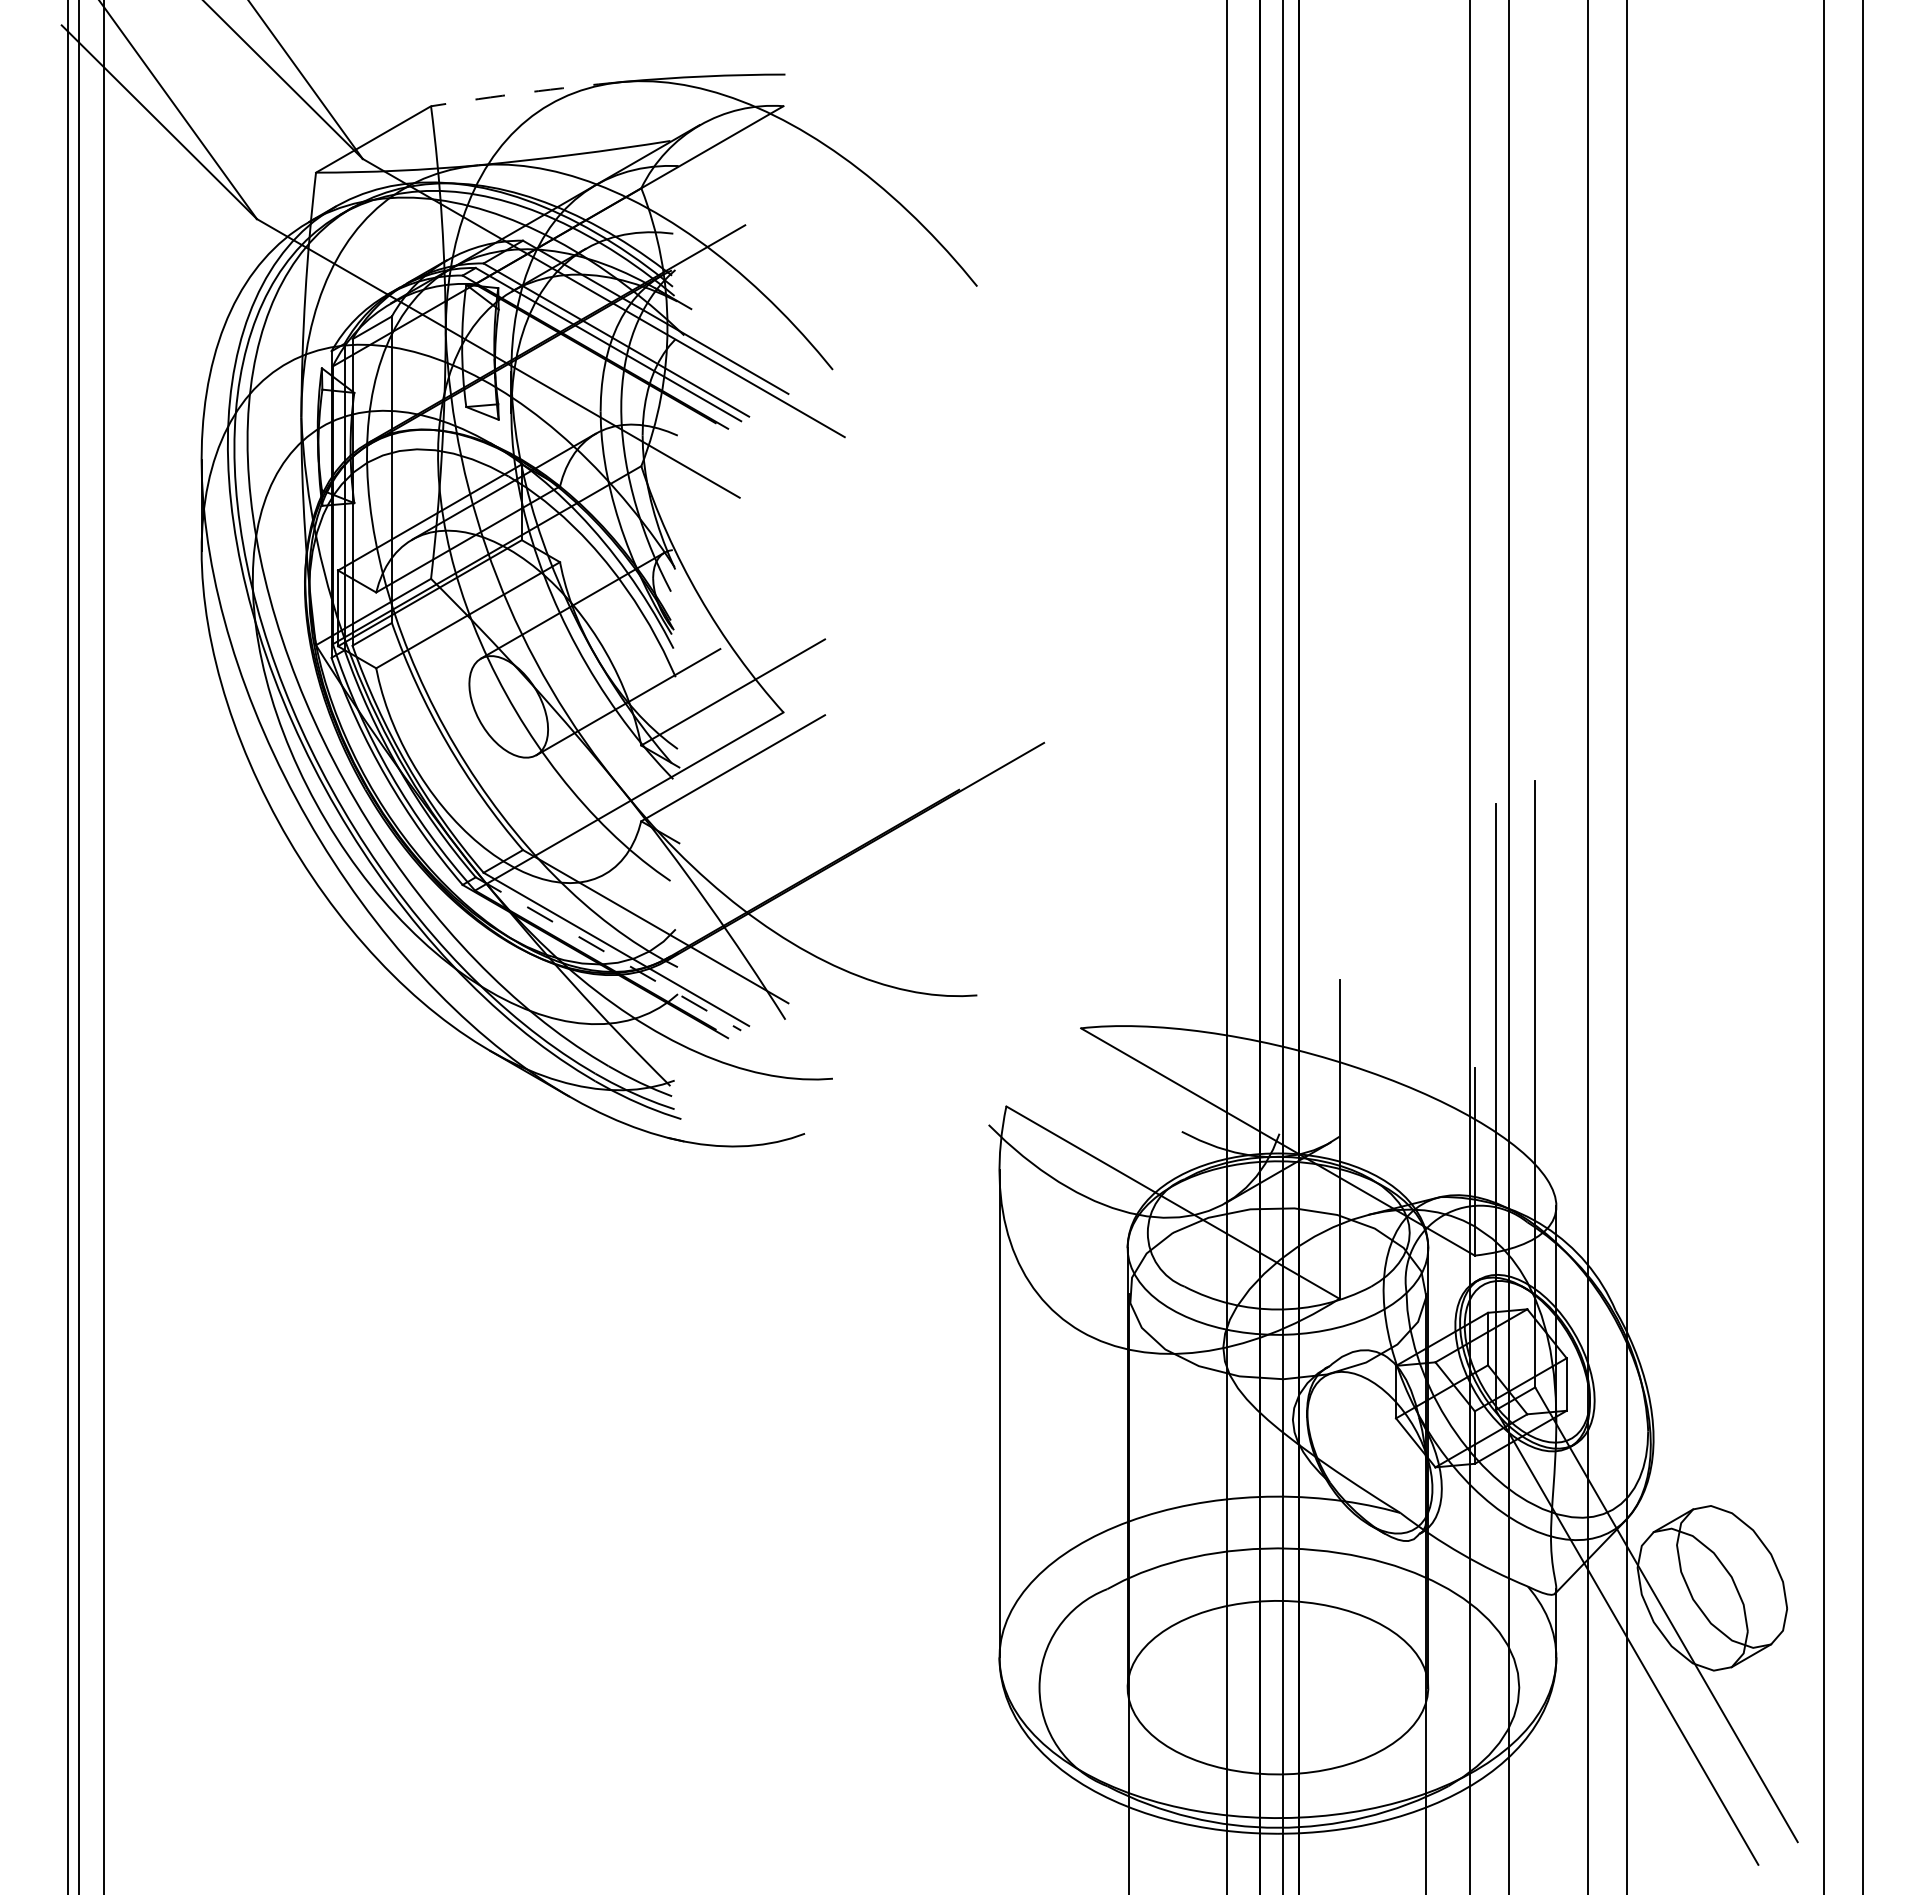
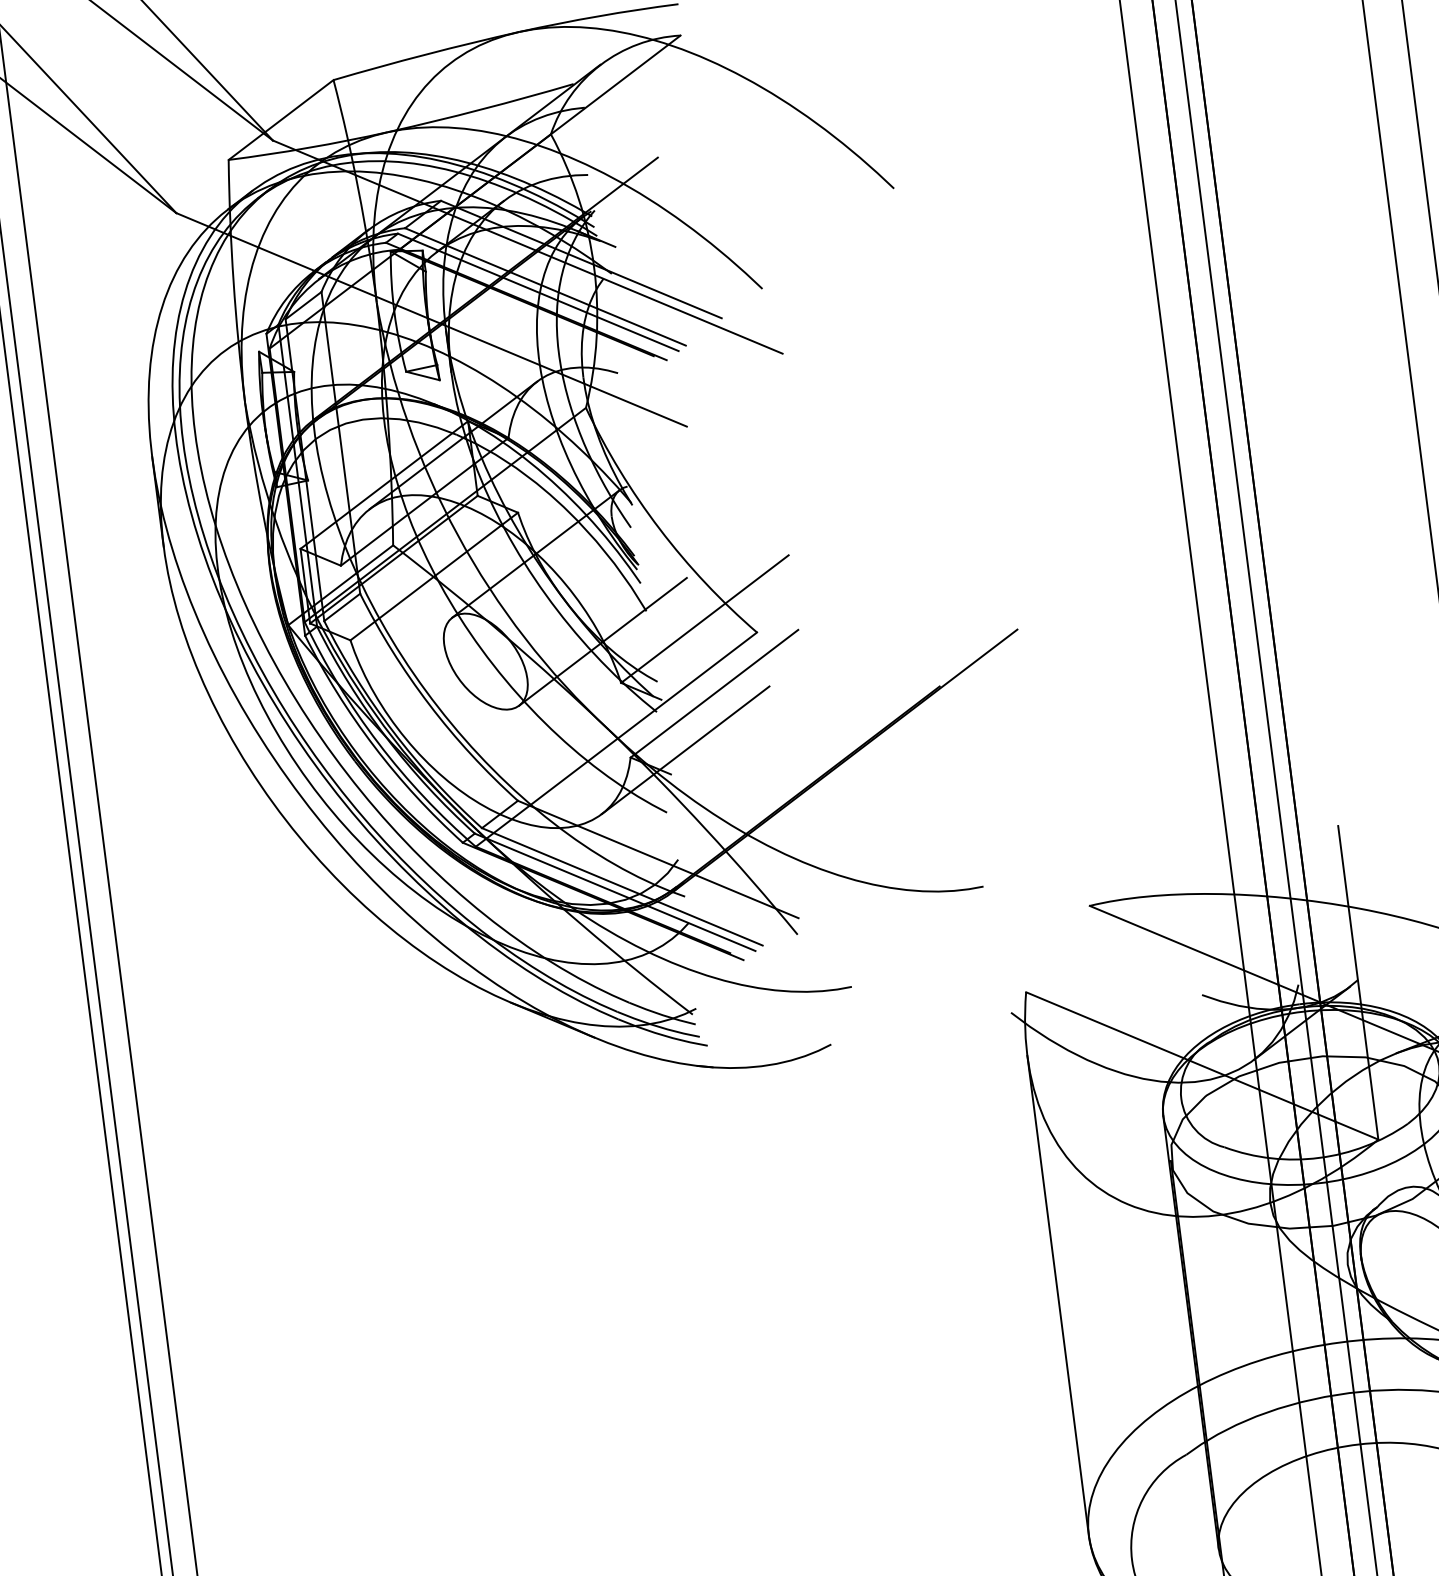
arc: (526, 92) -> (425, 54), dashed -> solid
line: (697, 821) -> (686, 750), added
line: (608, 954) -> (615, 892), dashed -> solid

